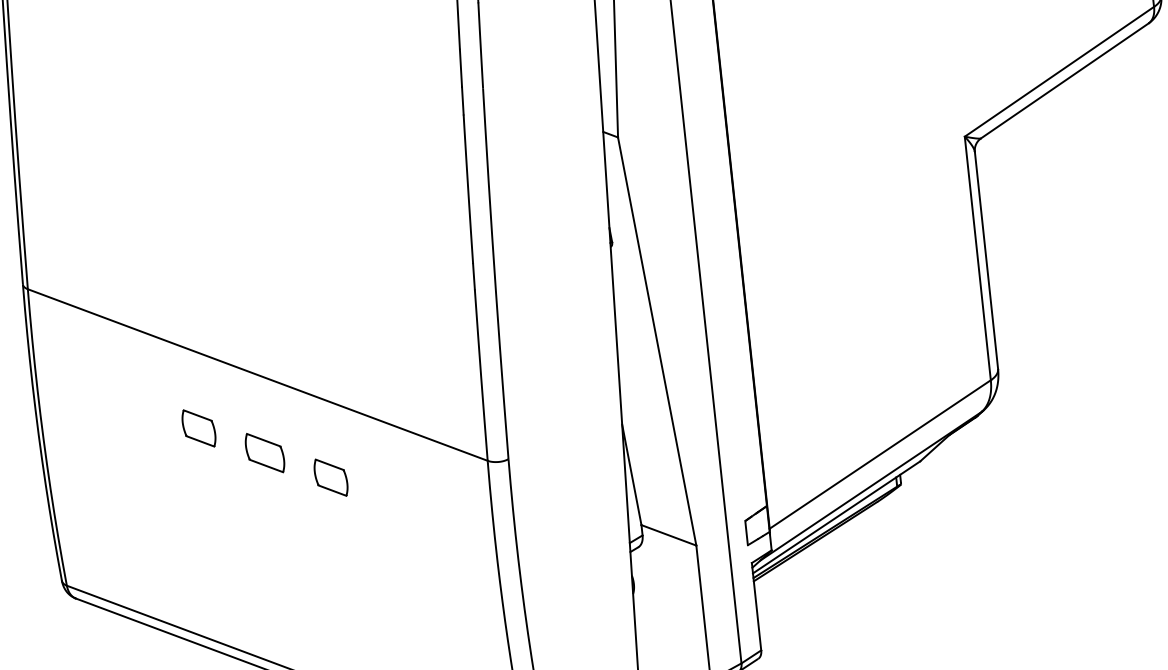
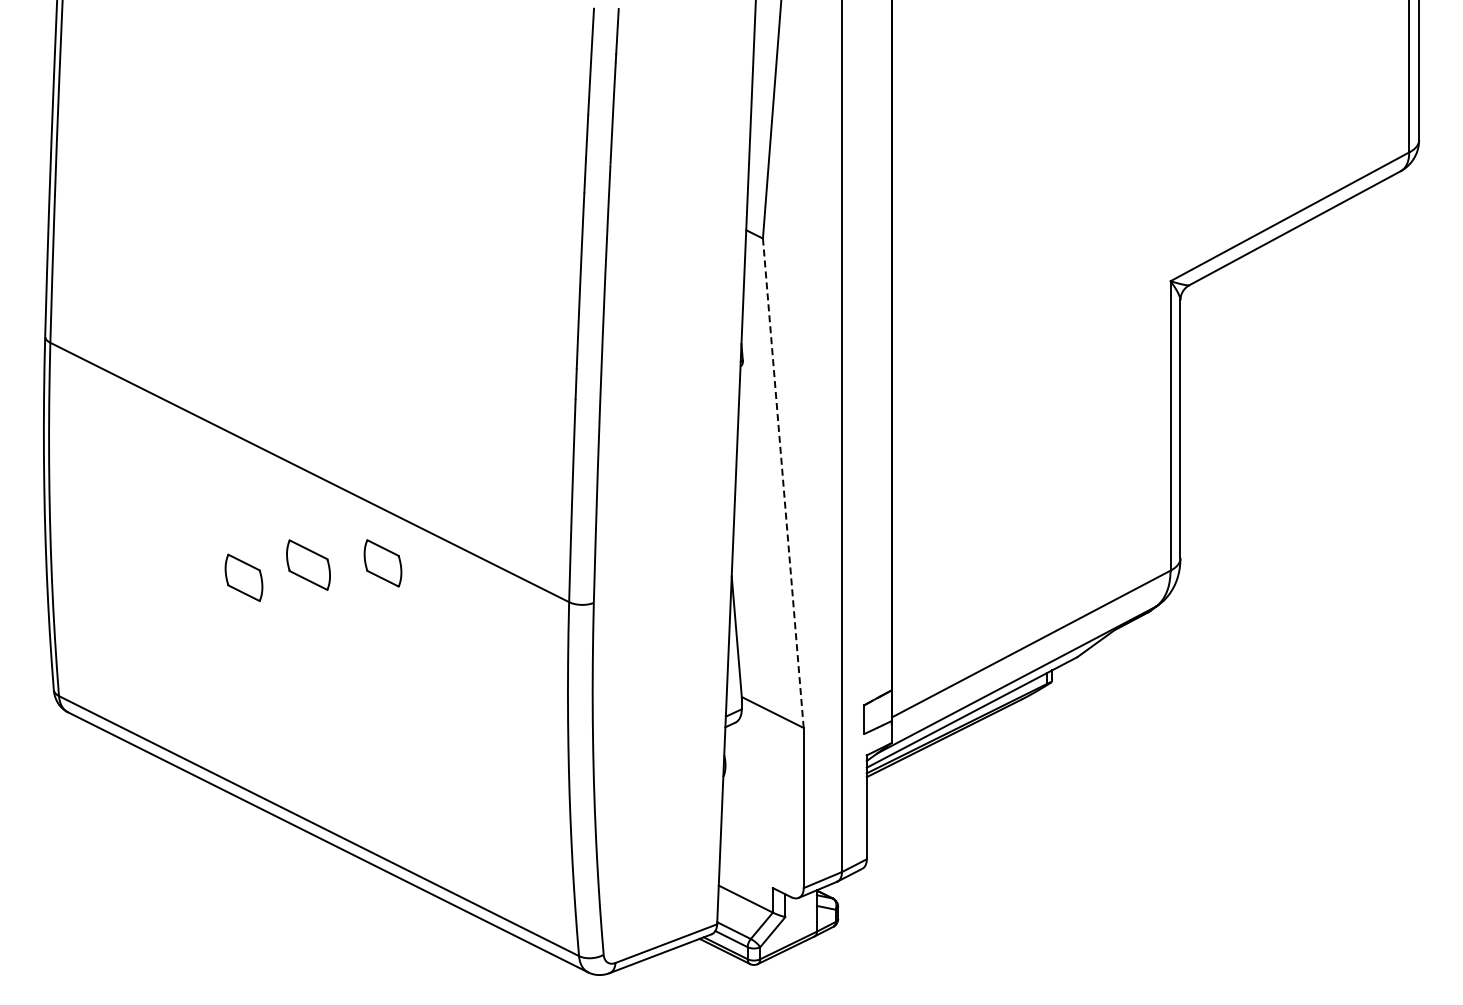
line: (657, 341) -> (783, 483), solid -> dashed
part: (198, 428) -> (243, 577), moved
part: (330, 477) -> (382, 563), moved

